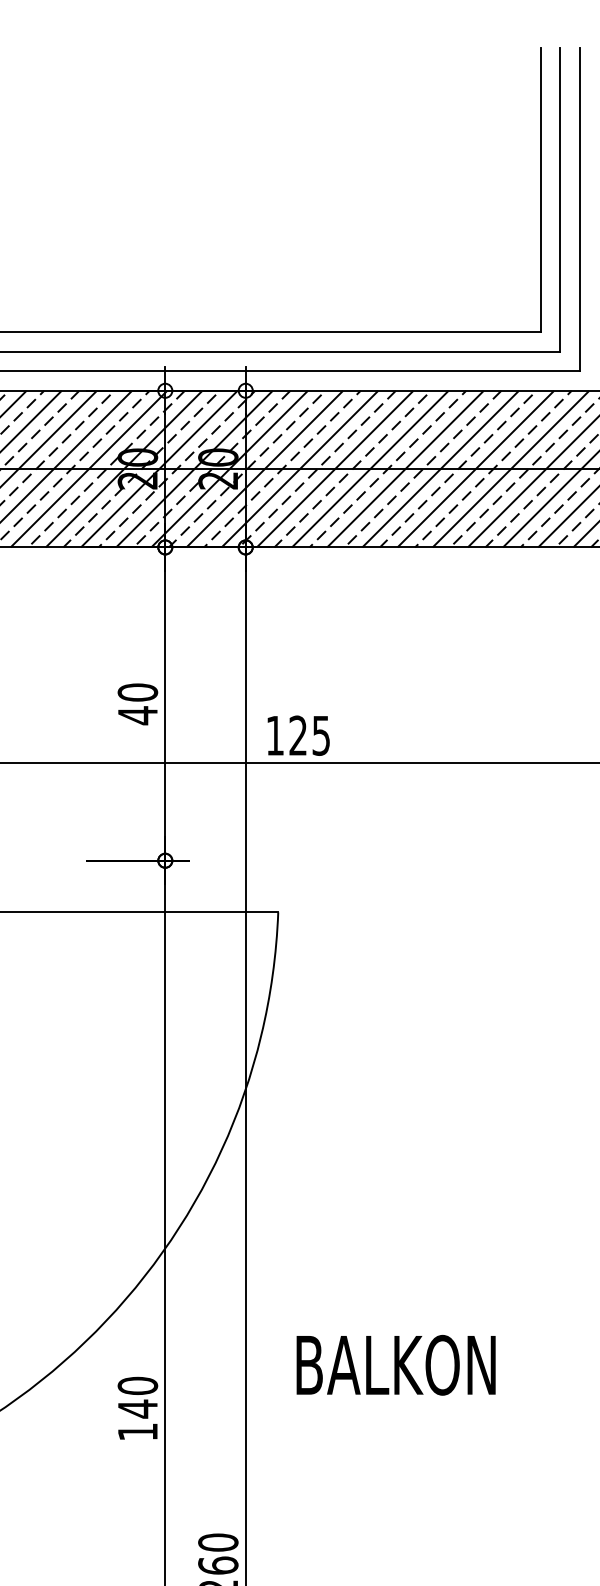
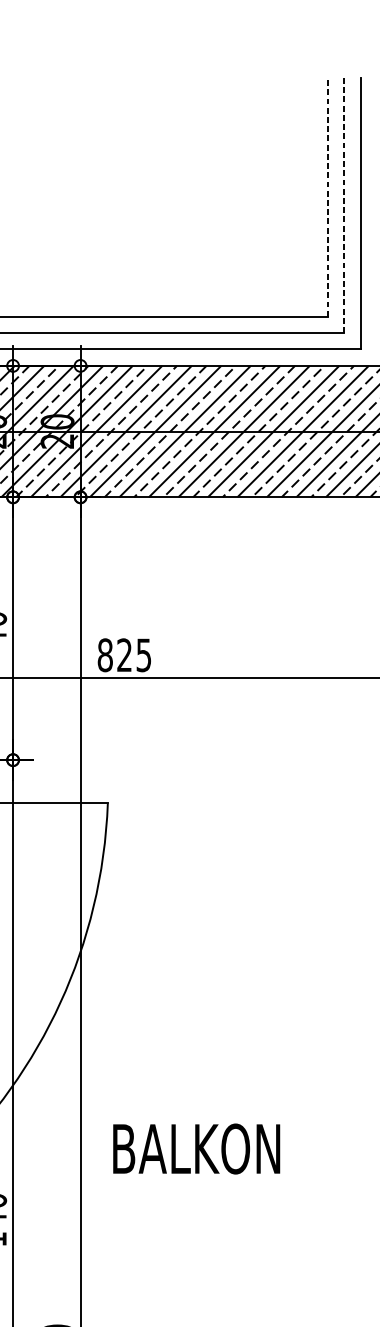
line: (540, 189) -> (327, 197), solid -> dashed
line: (560, 199) -> (344, 205), solid -> dashed
text: (275, 735) -> (105, 655), 125 -> 825
text: (395, 1365) -> (196, 1149), moved

